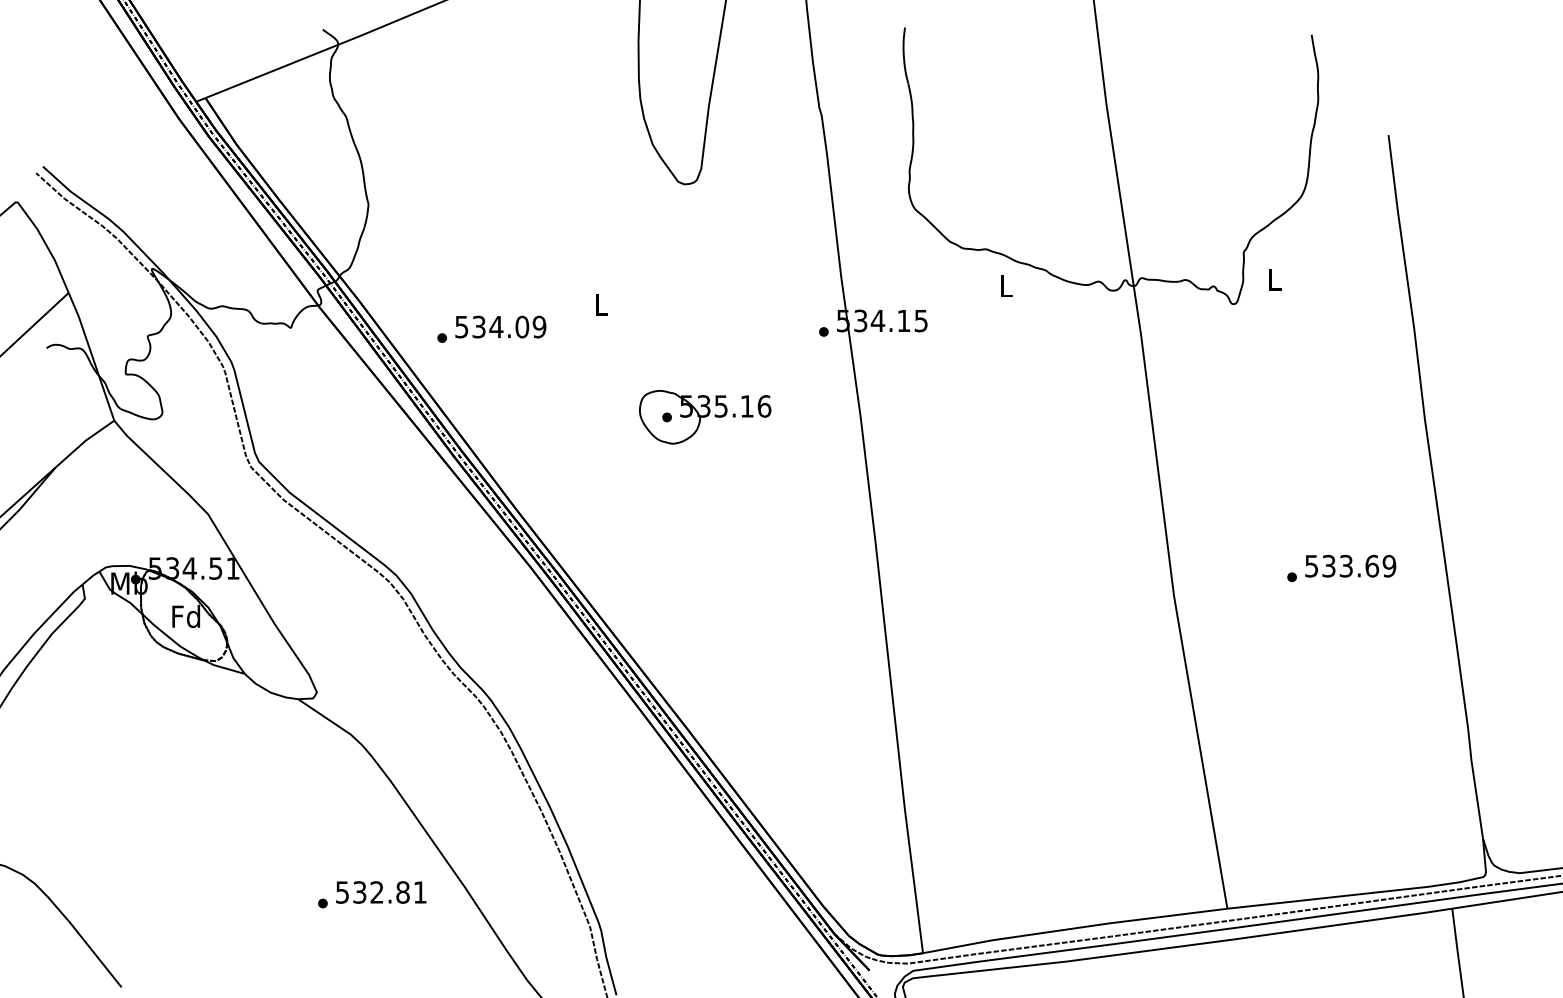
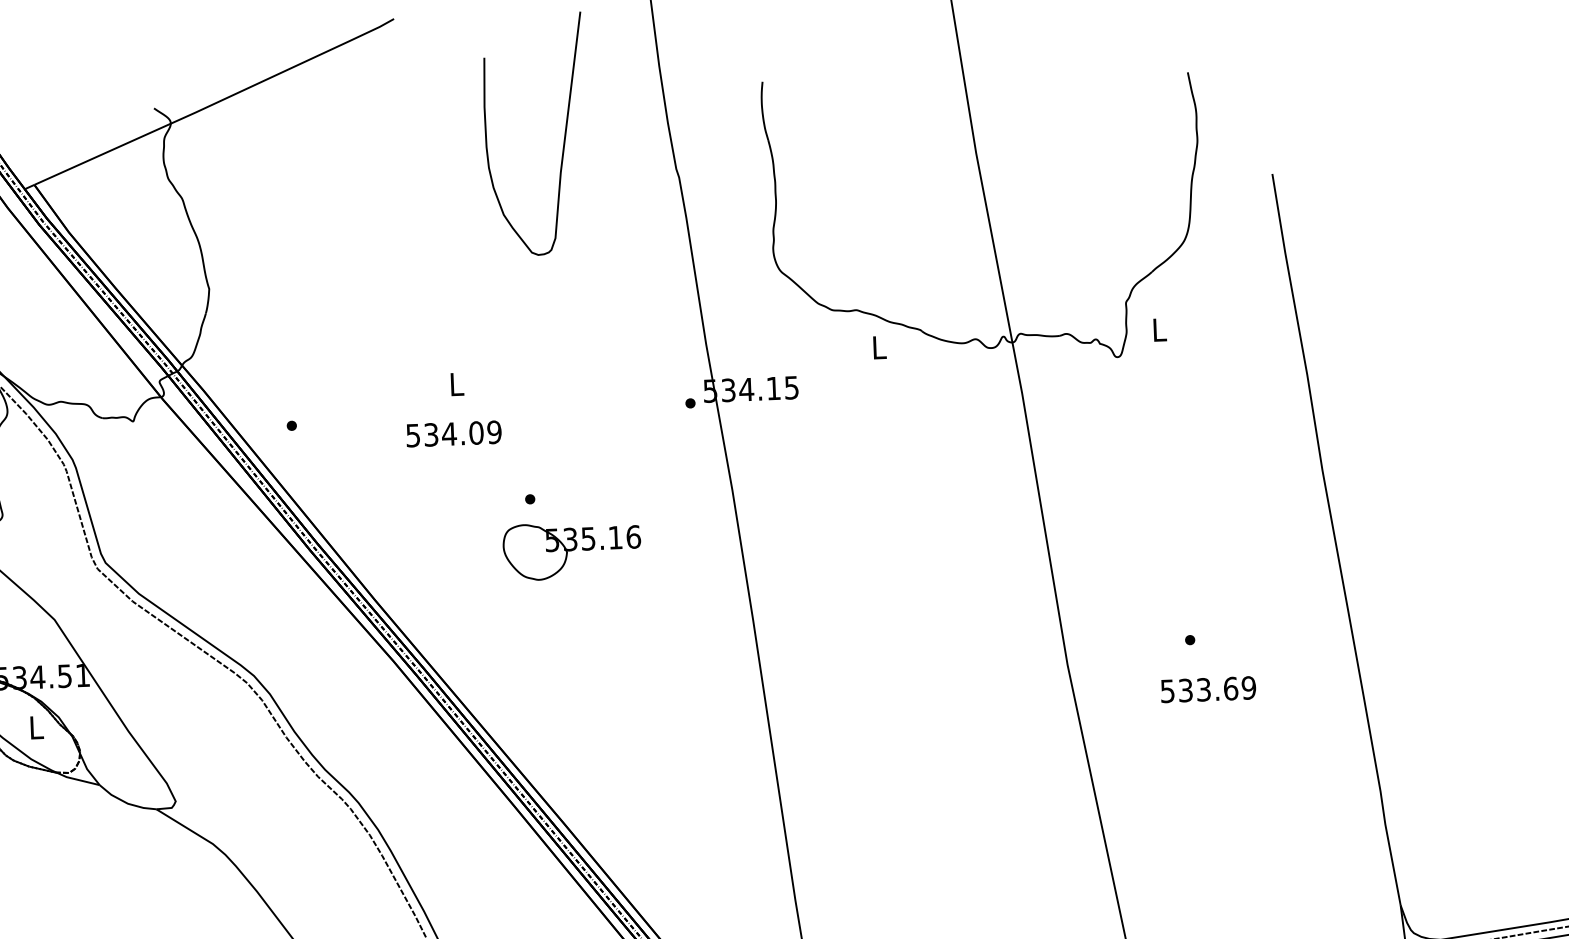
text: (500, 326) -> (453, 433), moved
part: (705, 417) -> (572, 551), moved
text: (1350, 565) -> (1208, 688), moved
text: (186, 616) -> (36, 727), Fd -> L

